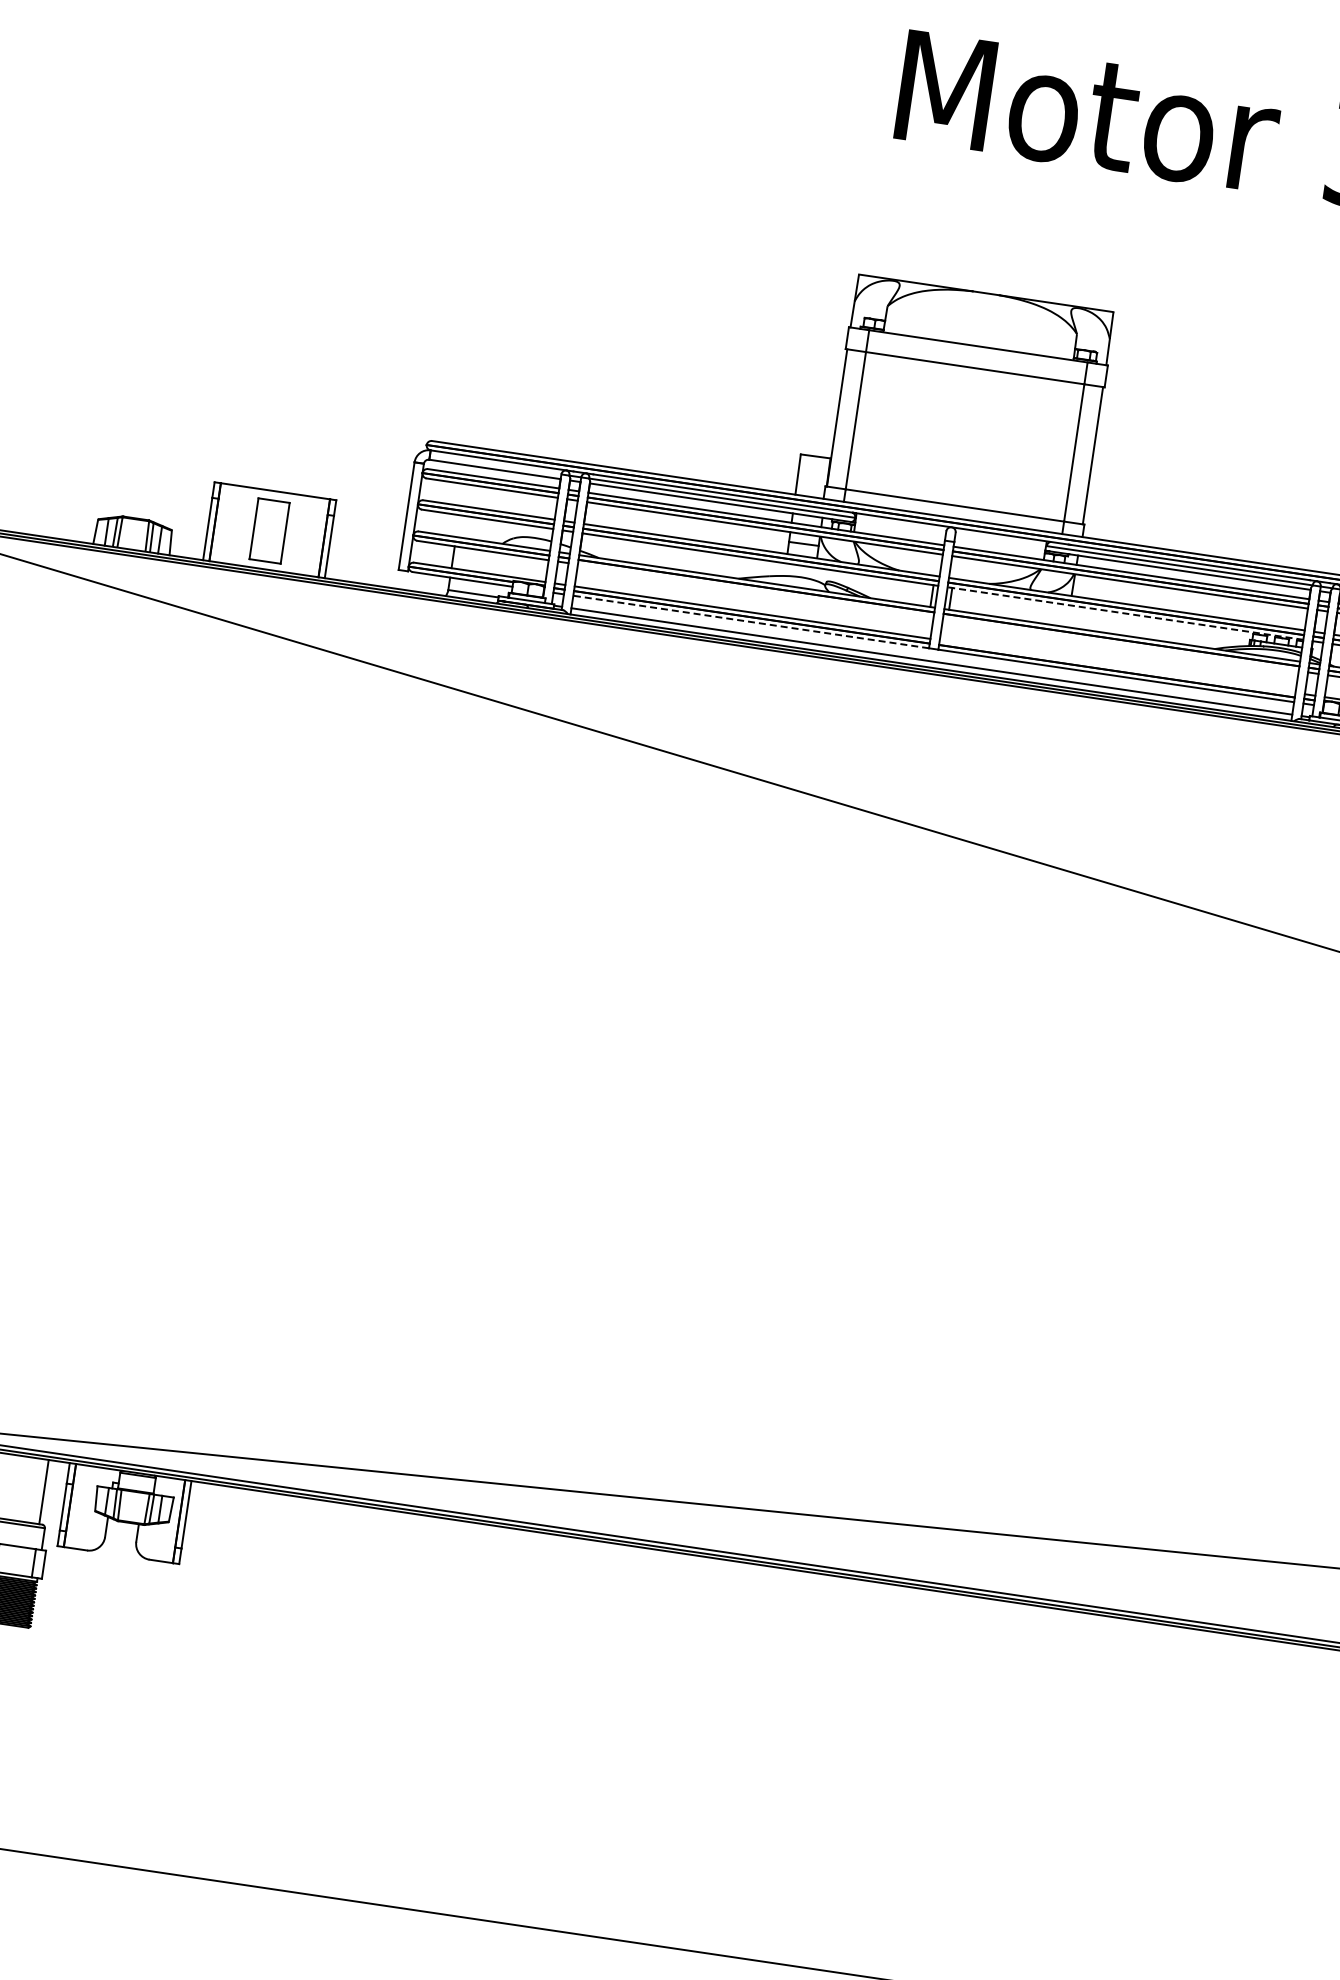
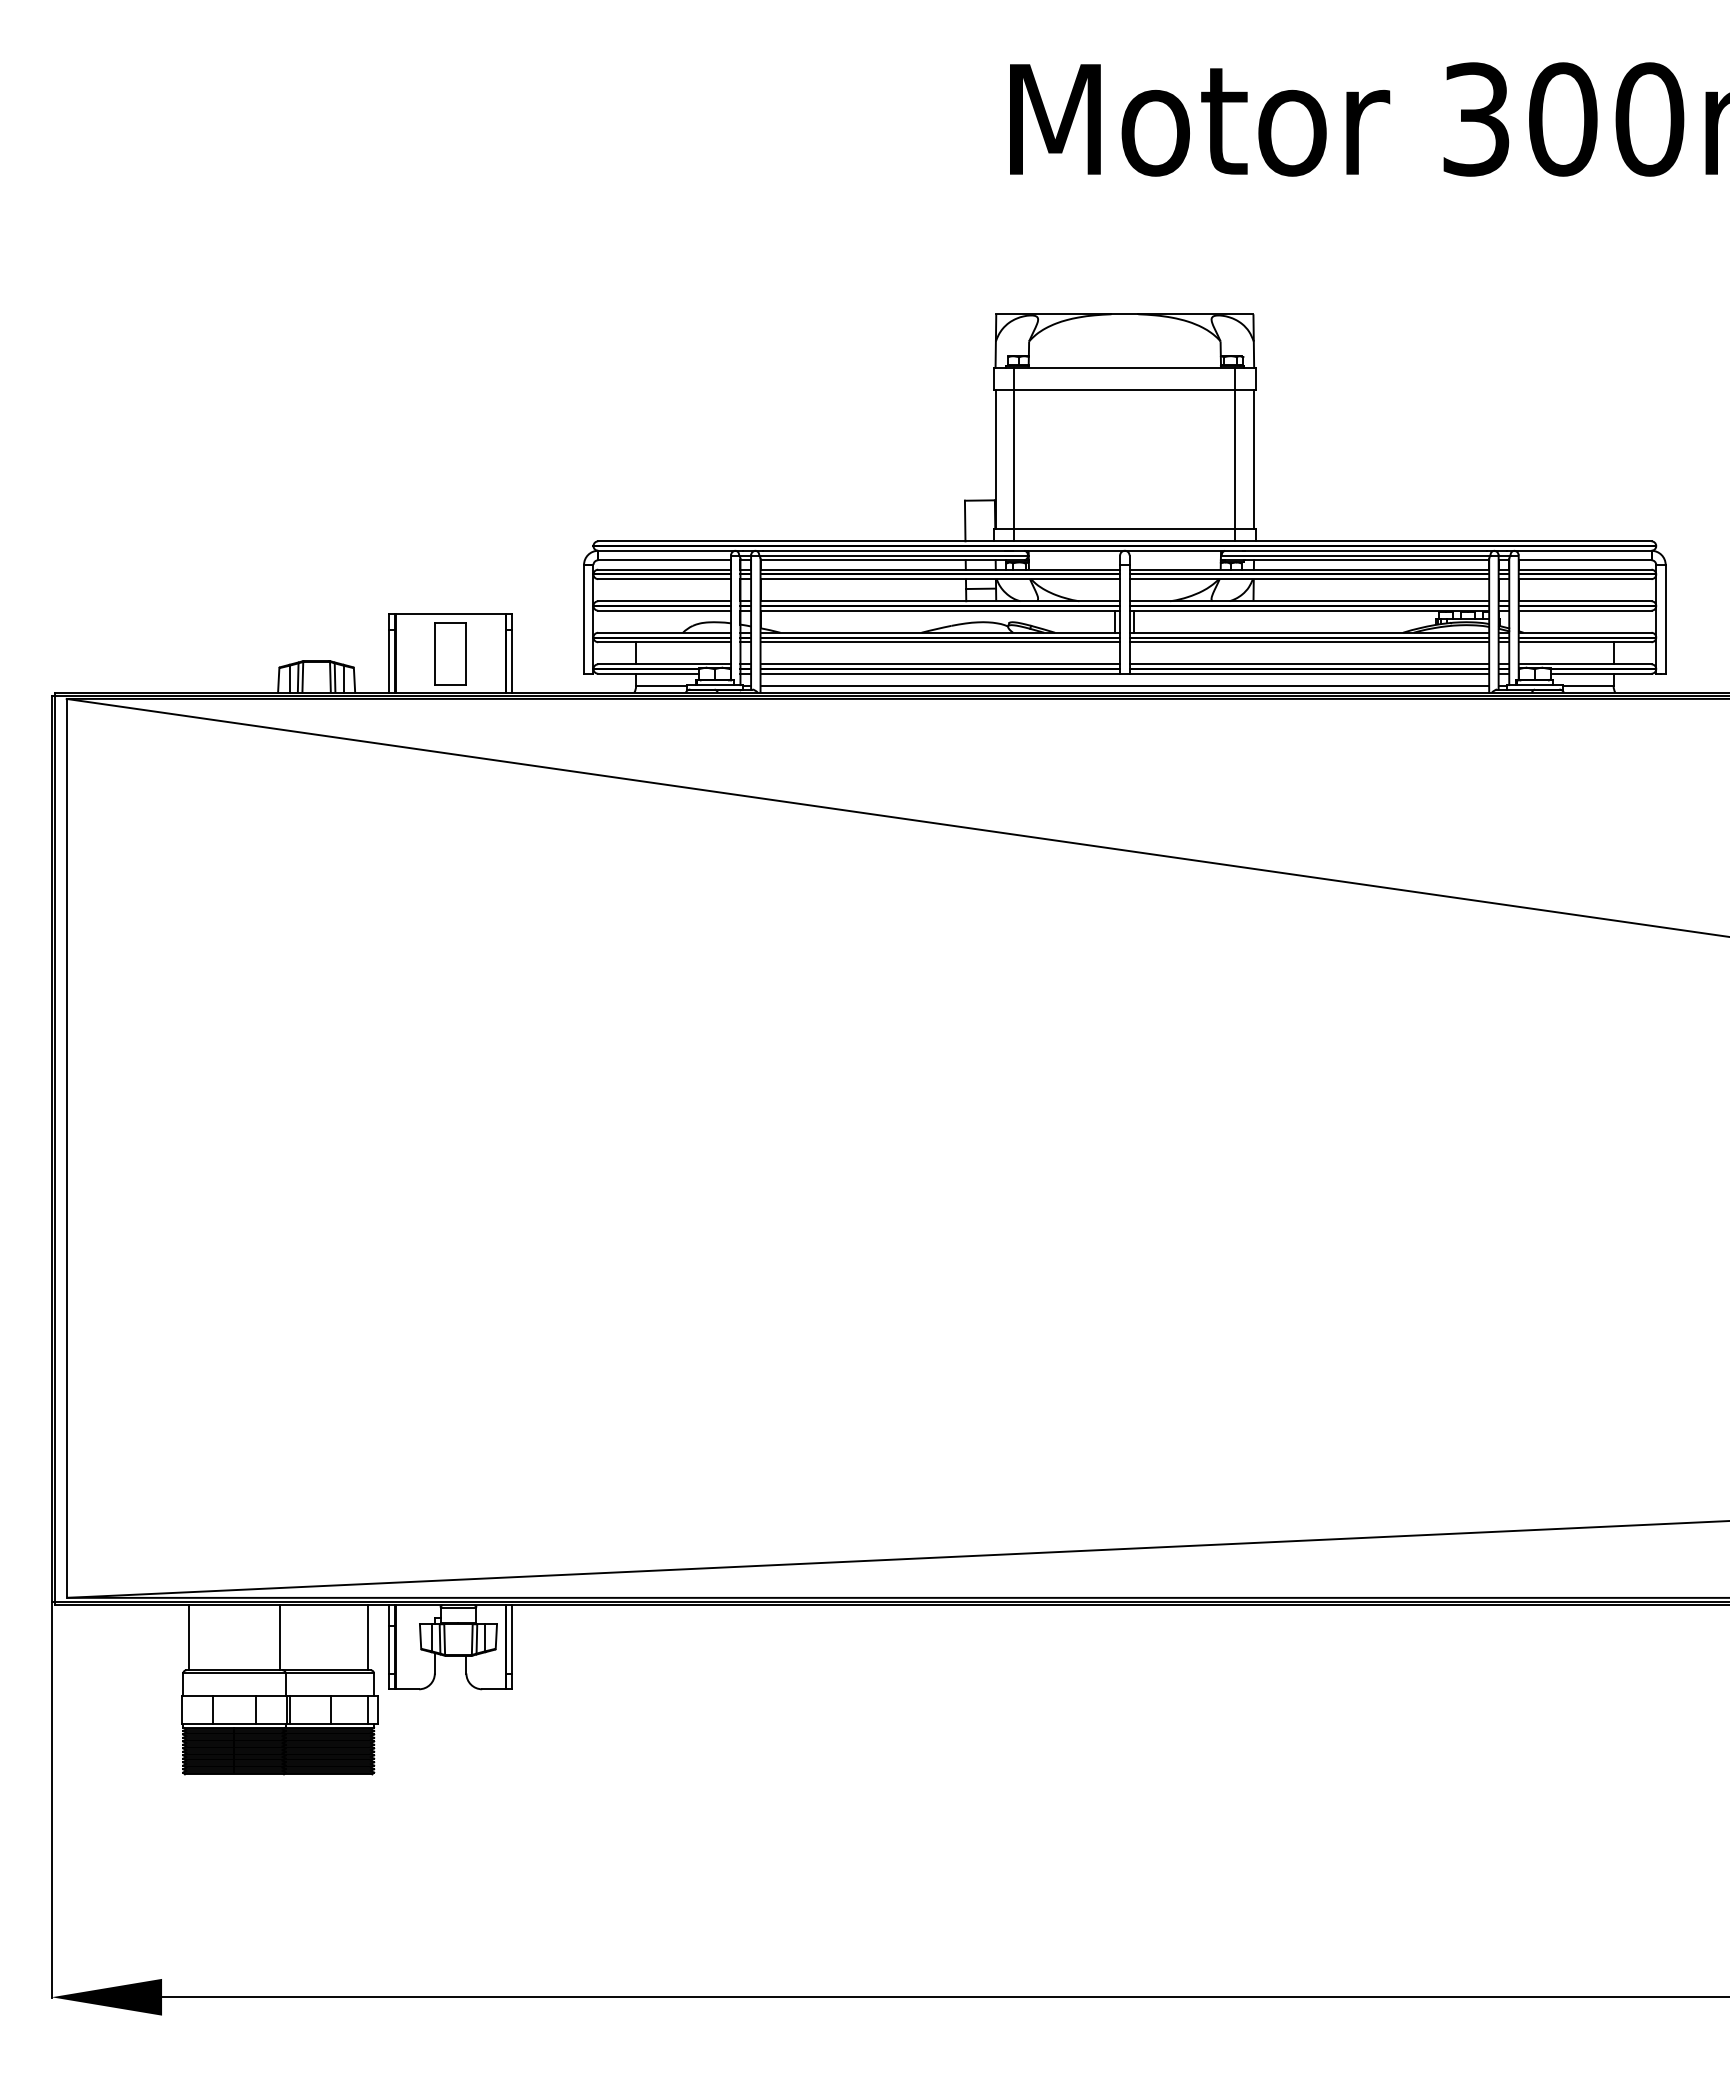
line: (755, 591) -> (940, 642), added
line: (1125, 613) -> (1309, 610), dashed -> solid
line: (751, 621) -> (940, 673), dashed -> solid
line: (1120, 645) -> (1309, 642), added
line: (1117, 666) -> (1309, 664), added

